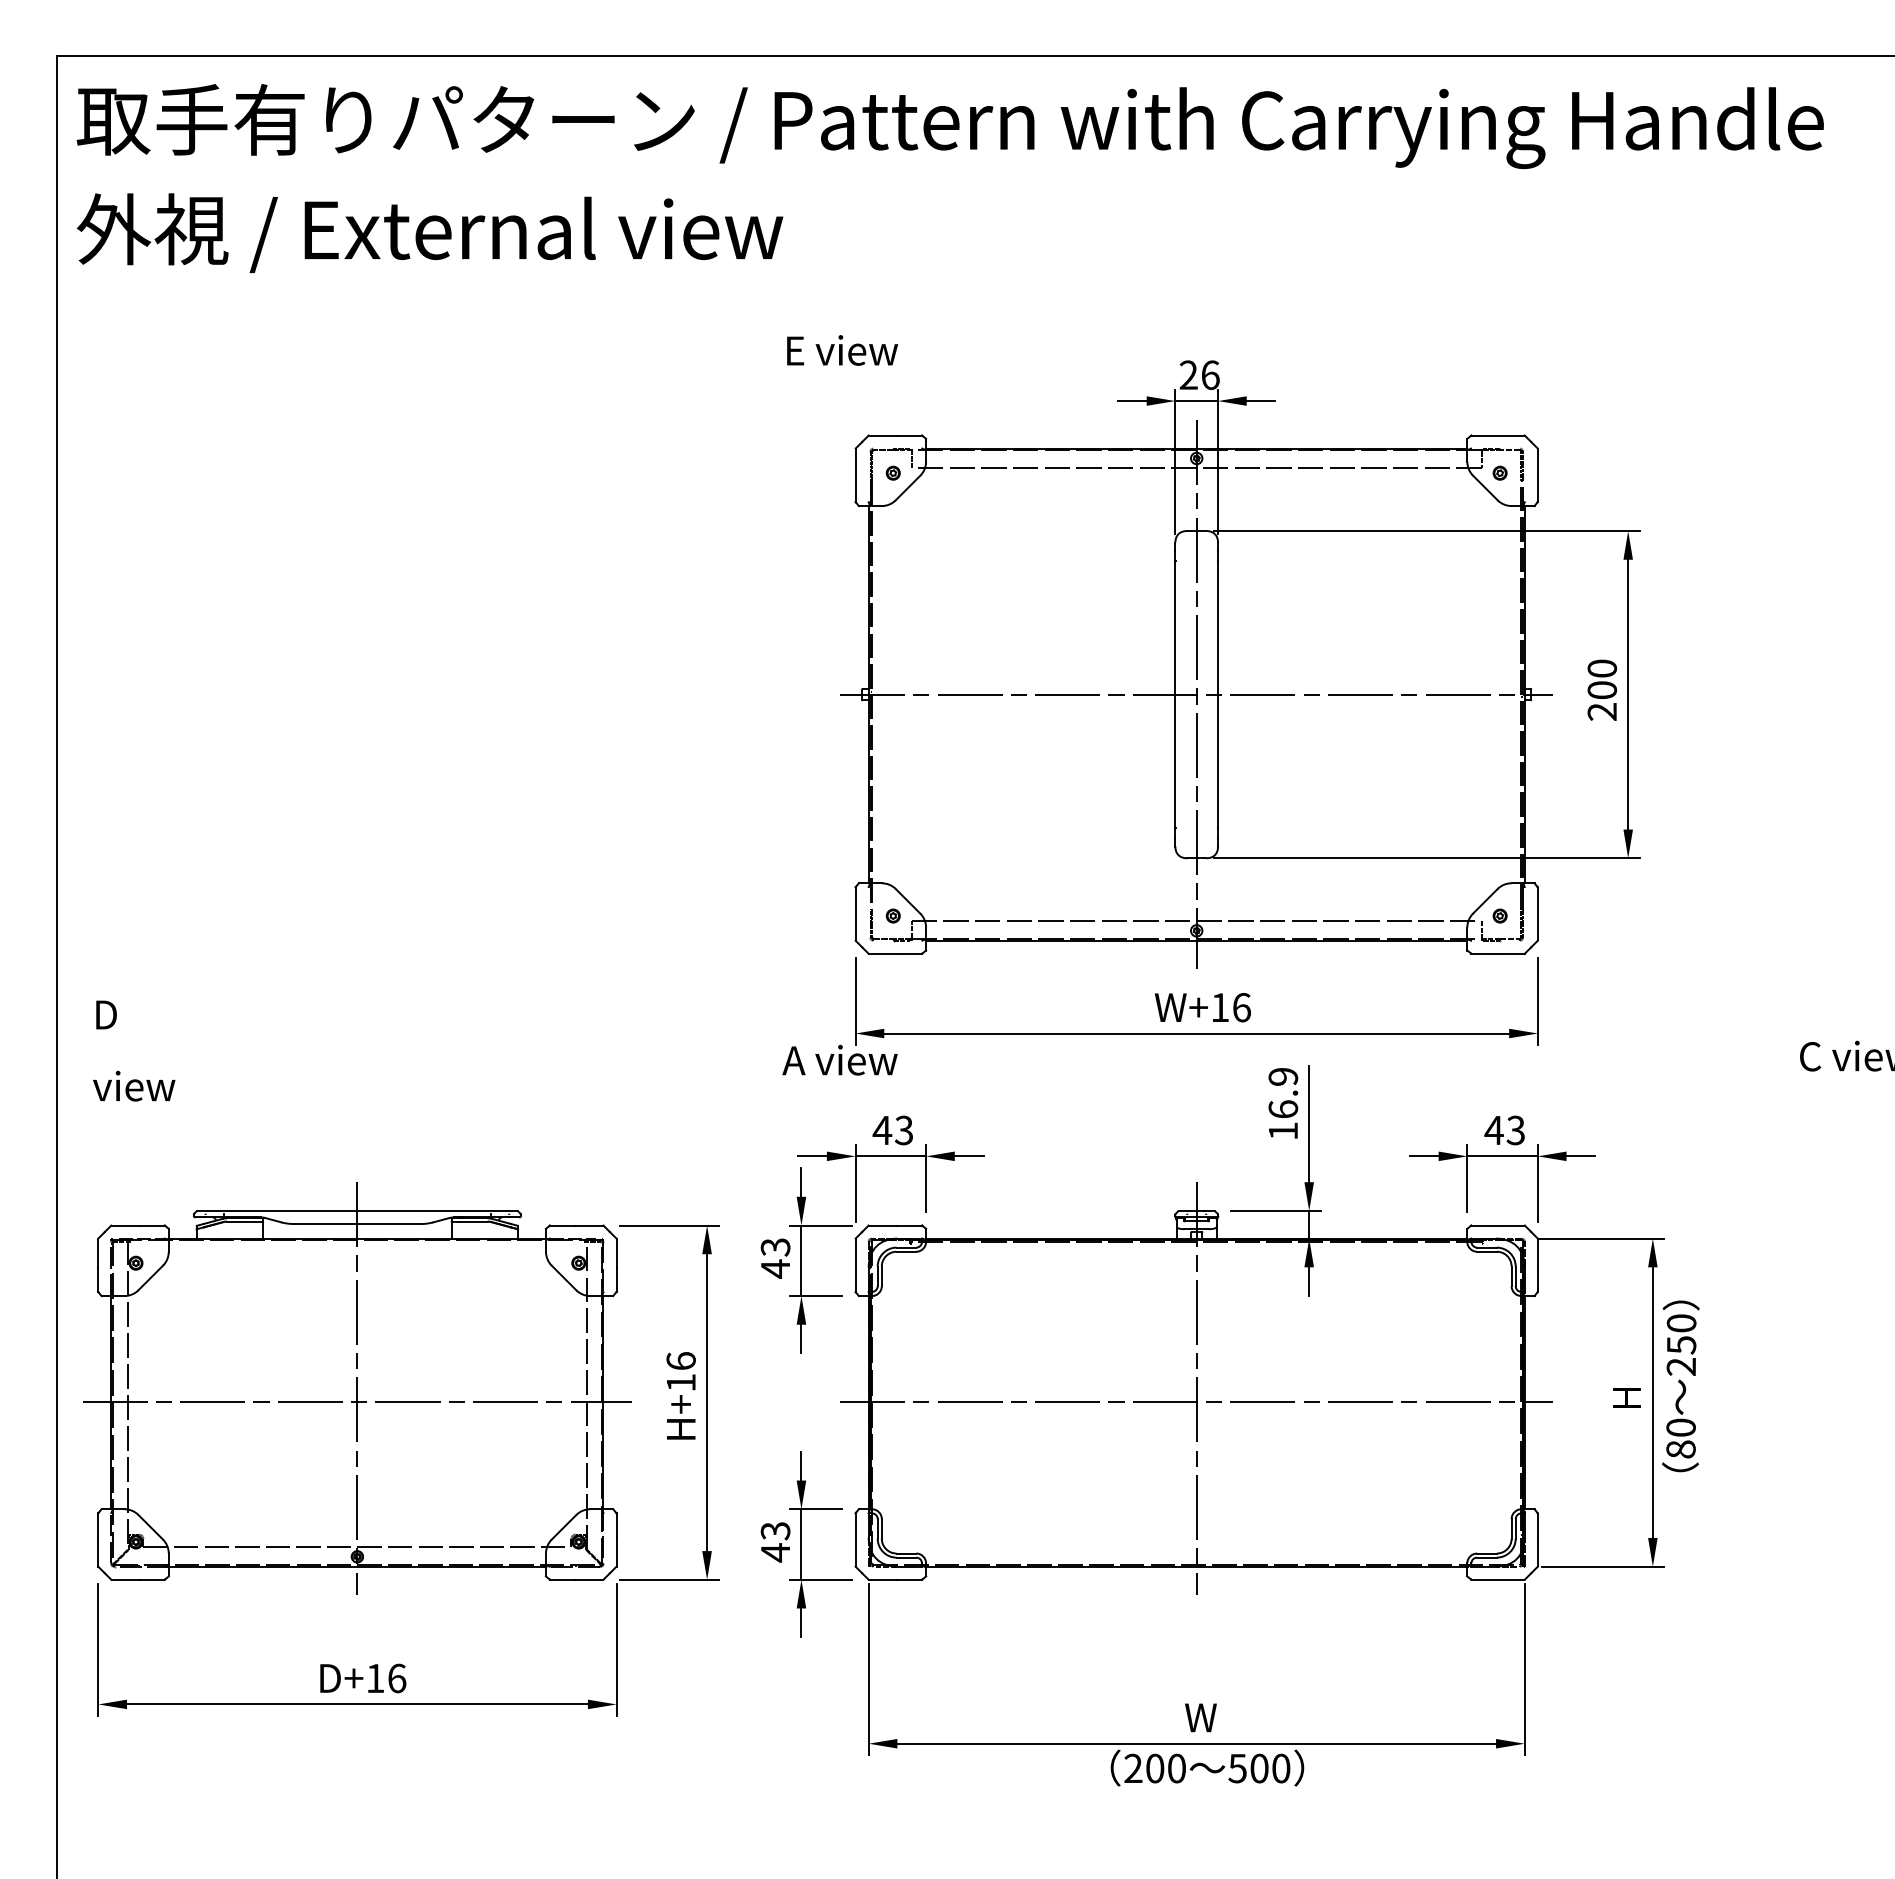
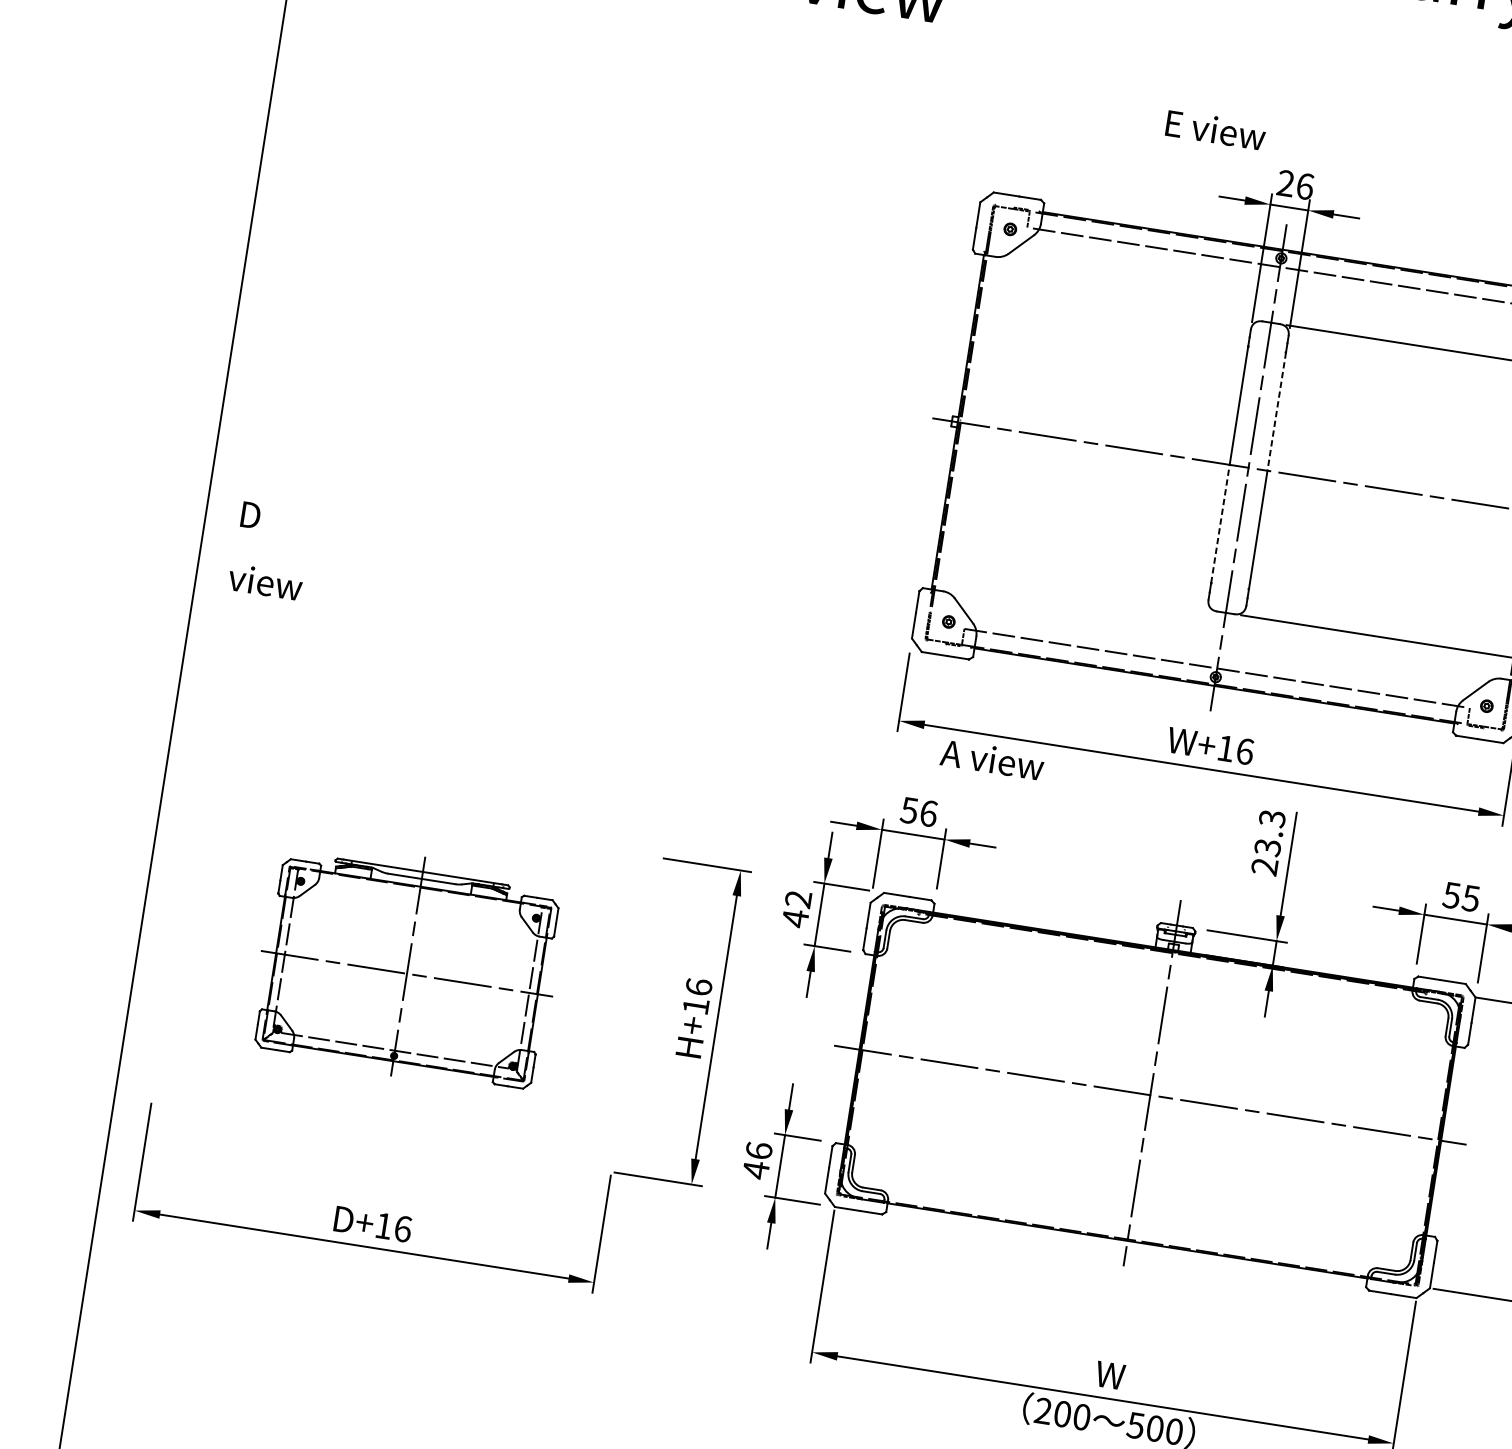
text: (842, 350) -> (1215, 130), moved
line: (1218, 627) -> (1277, 411), solid -> dashed
line: (1175, 761) -> (1220, 524), solid -> dashed
text: (134, 1050) -> (270, 550), moved
text: (839, 1059) -> (992, 759), moved
text: (1283, 1104) -> (1268, 843), 16.9 -> 23.3
text: (892, 1130) -> (918, 811), 43 -> 56
text: (1504, 1130) -> (1460, 896), 43 -> 55
text: (775, 1247) -> (798, 899), 43 -> 42
part: (357, 1388) -> (408, 966), size x0.6
text: (775, 1530) -> (759, 1150), 43 -> 46

